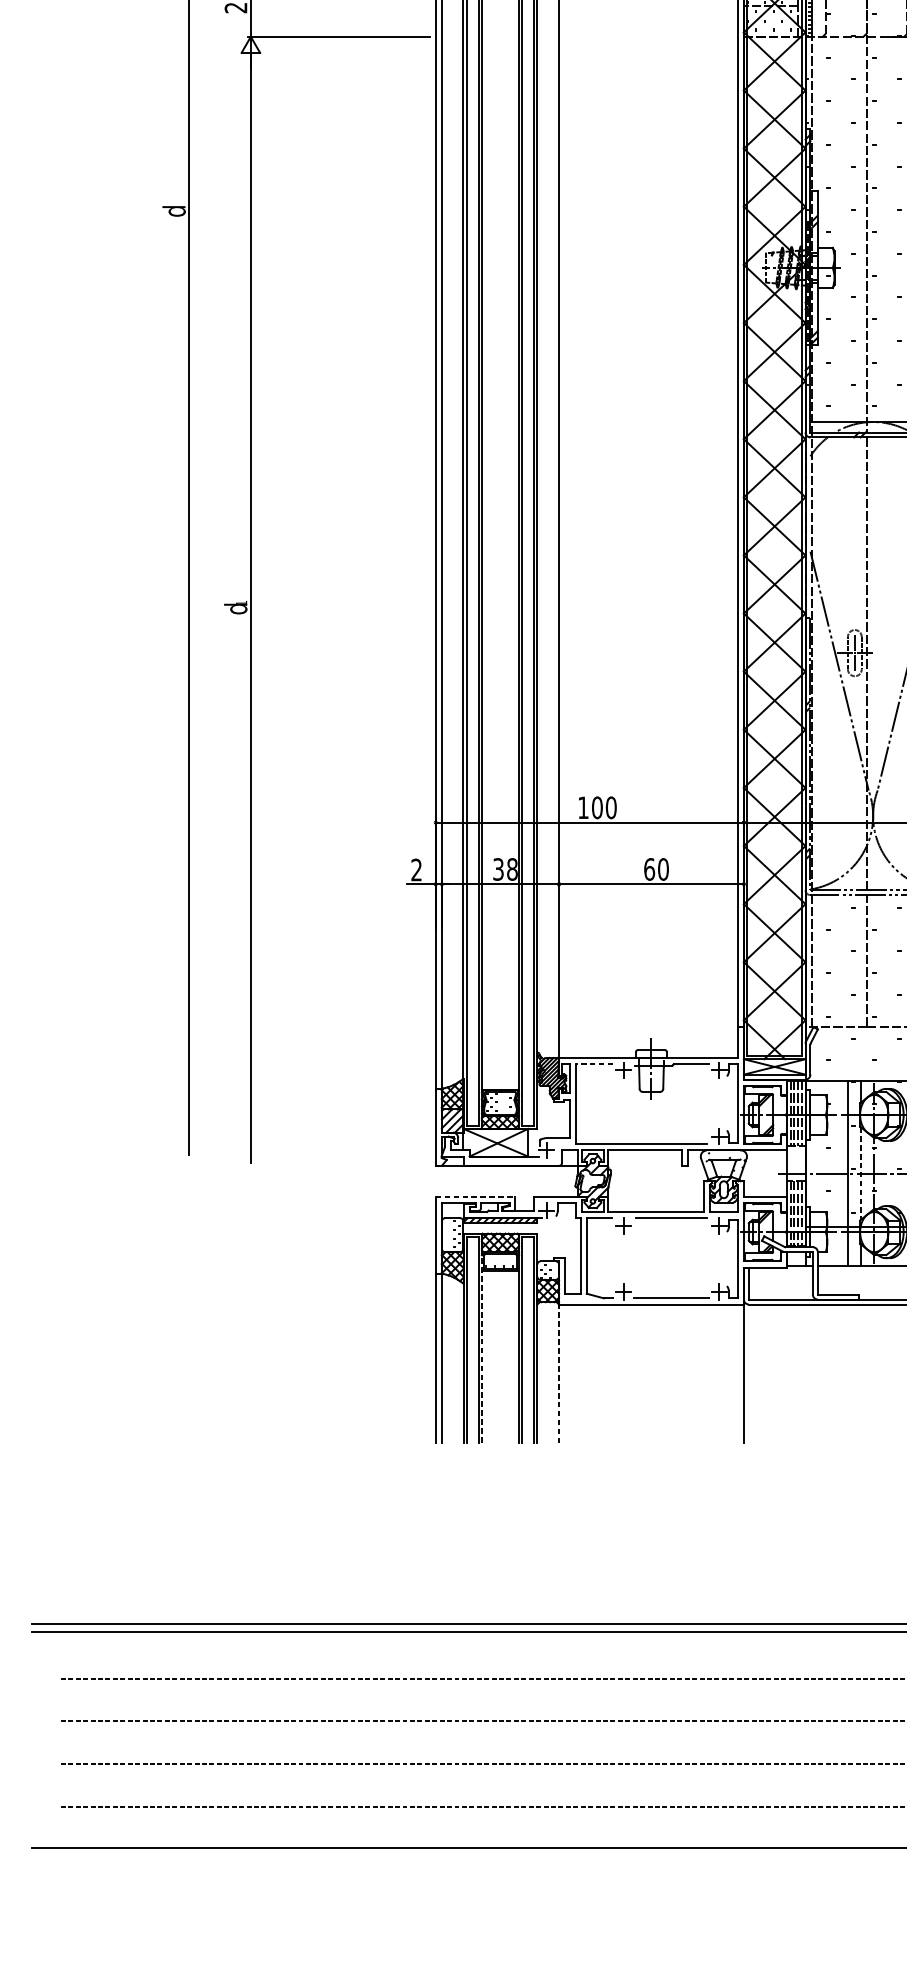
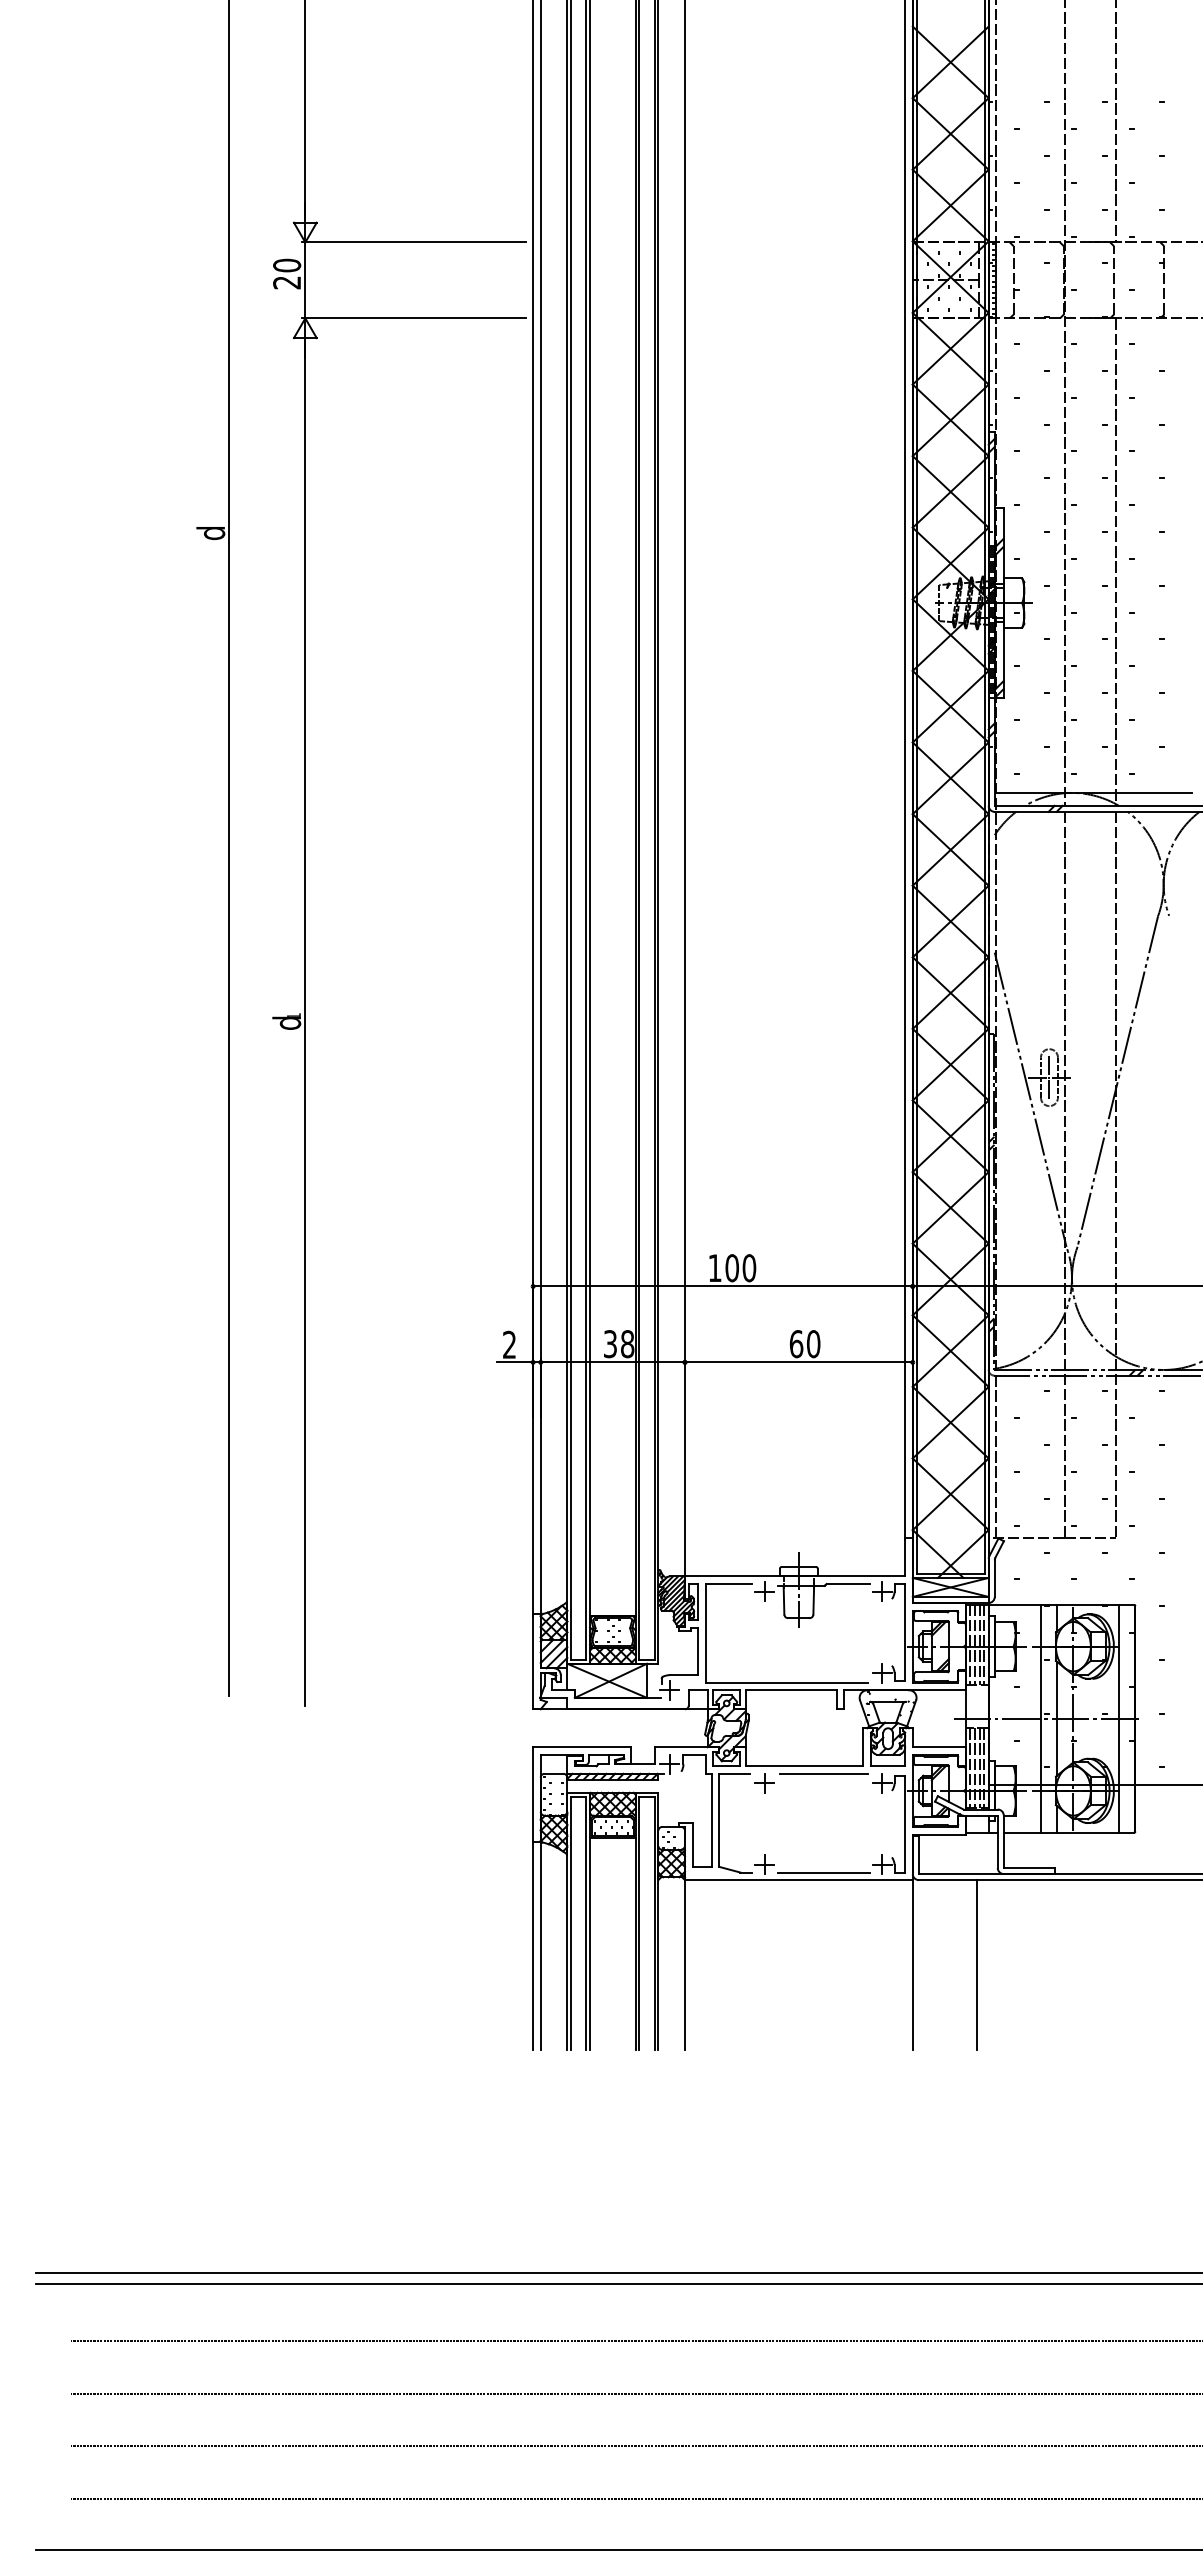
line: (594, 1064) -> (728, 1584), dashed -> solid
line: (860, 1174) -> (1056, 1719), dashed -> solid
line: (475, 1196) -> (582, 1747), dashed -> solid
line: (482, 1338) -> (590, 1921), dashed -> solid
line: (558, 1373) -> (684, 1964), dashed -> solid
line: (796, 1373) -> (977, 1965), added

